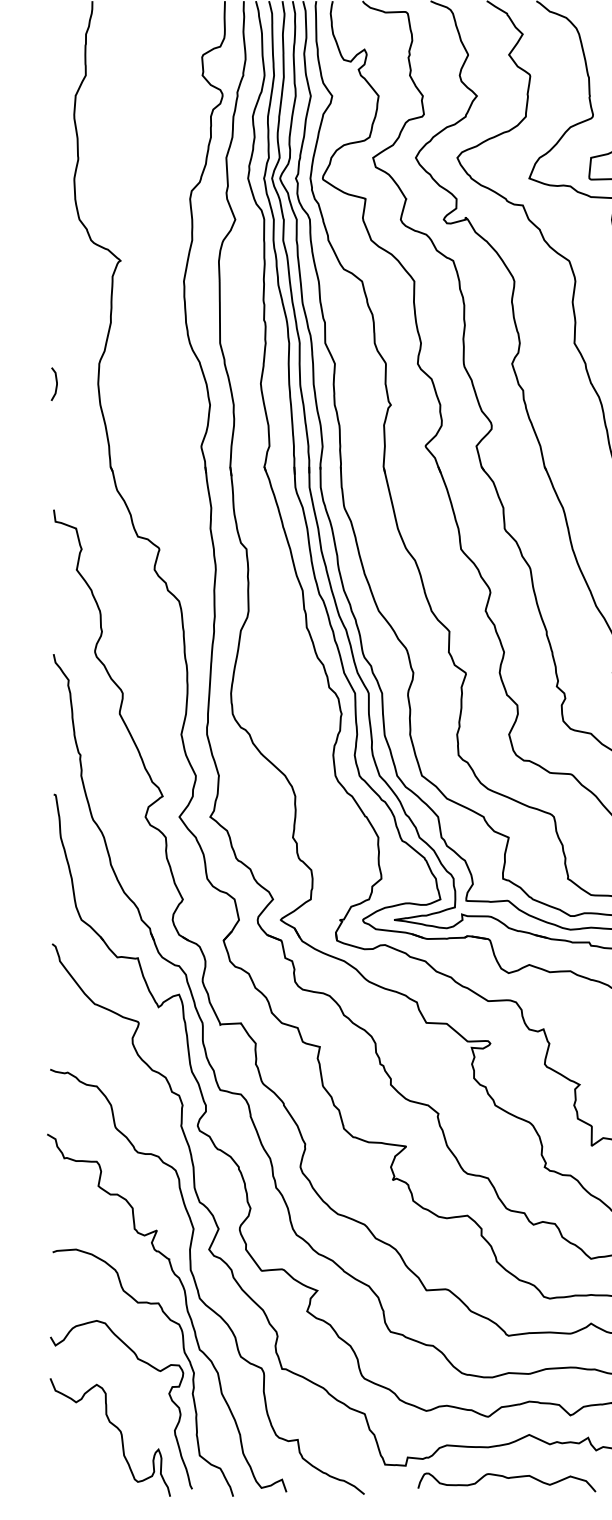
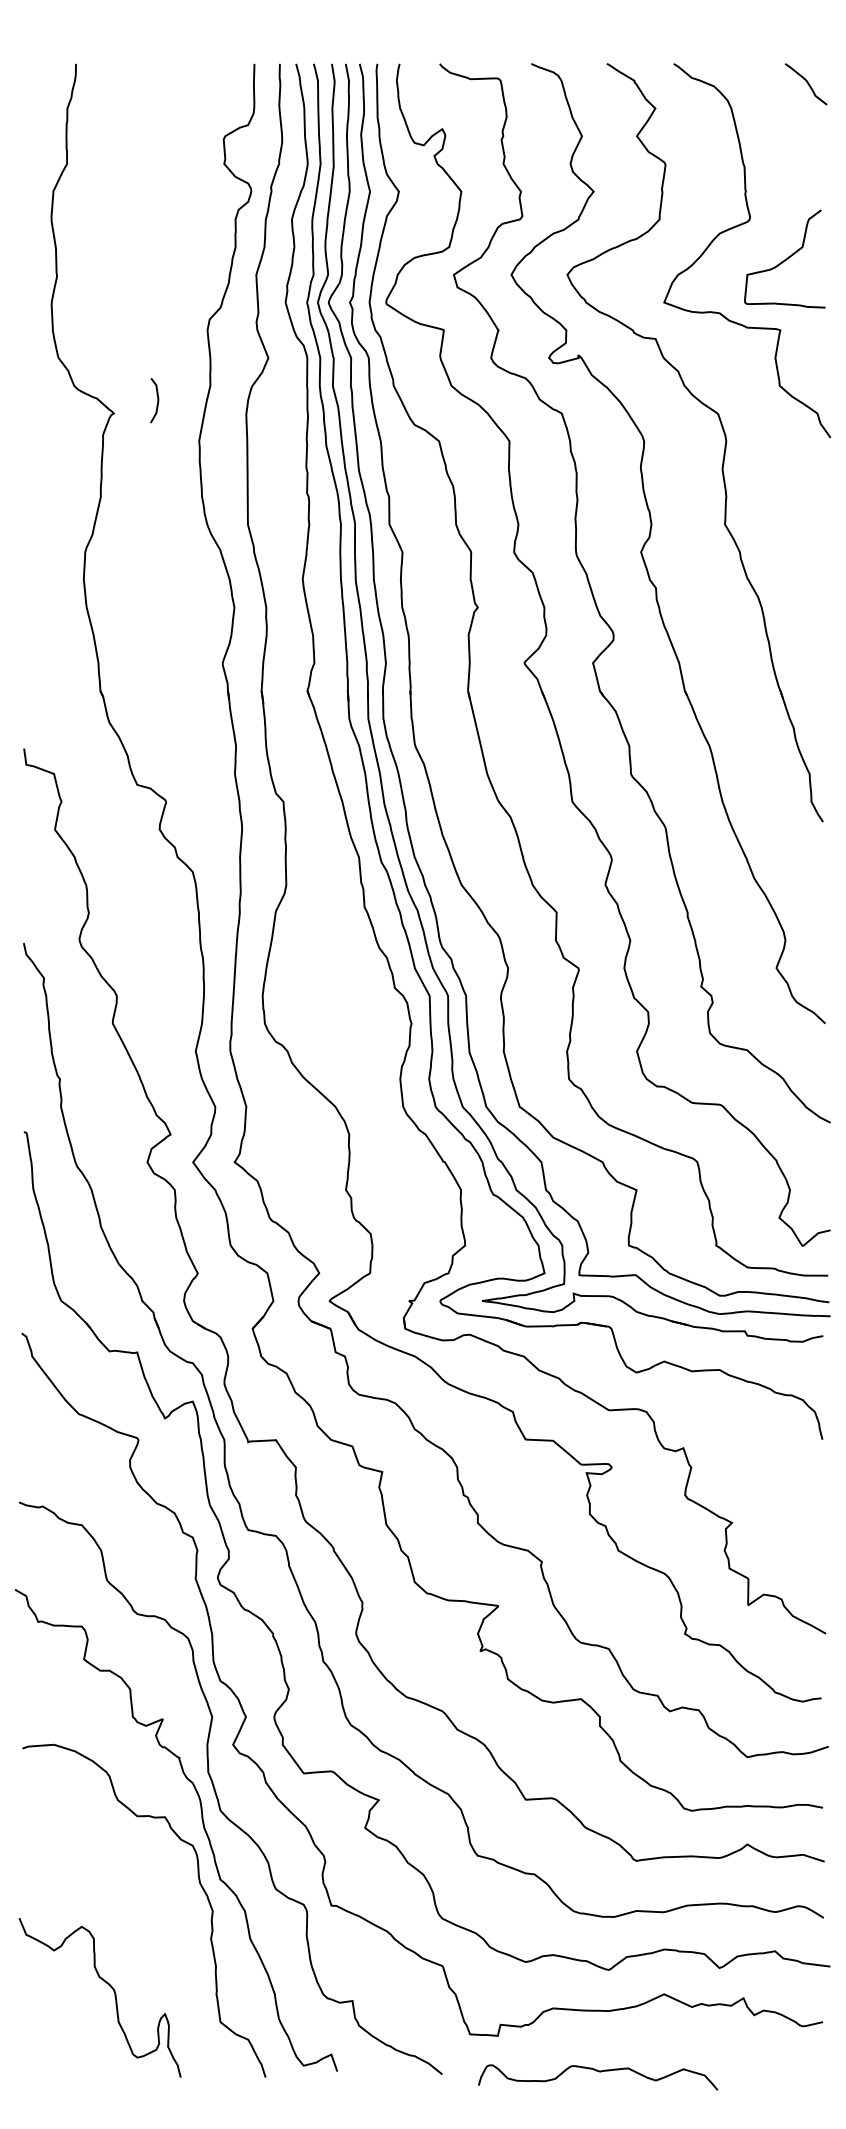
curve: (56, 384) -> (157, 400), moved
curve: (138, 1360) -> (137, 1893), removed
curve: (507, 1478) -> (598, 2072), moved

